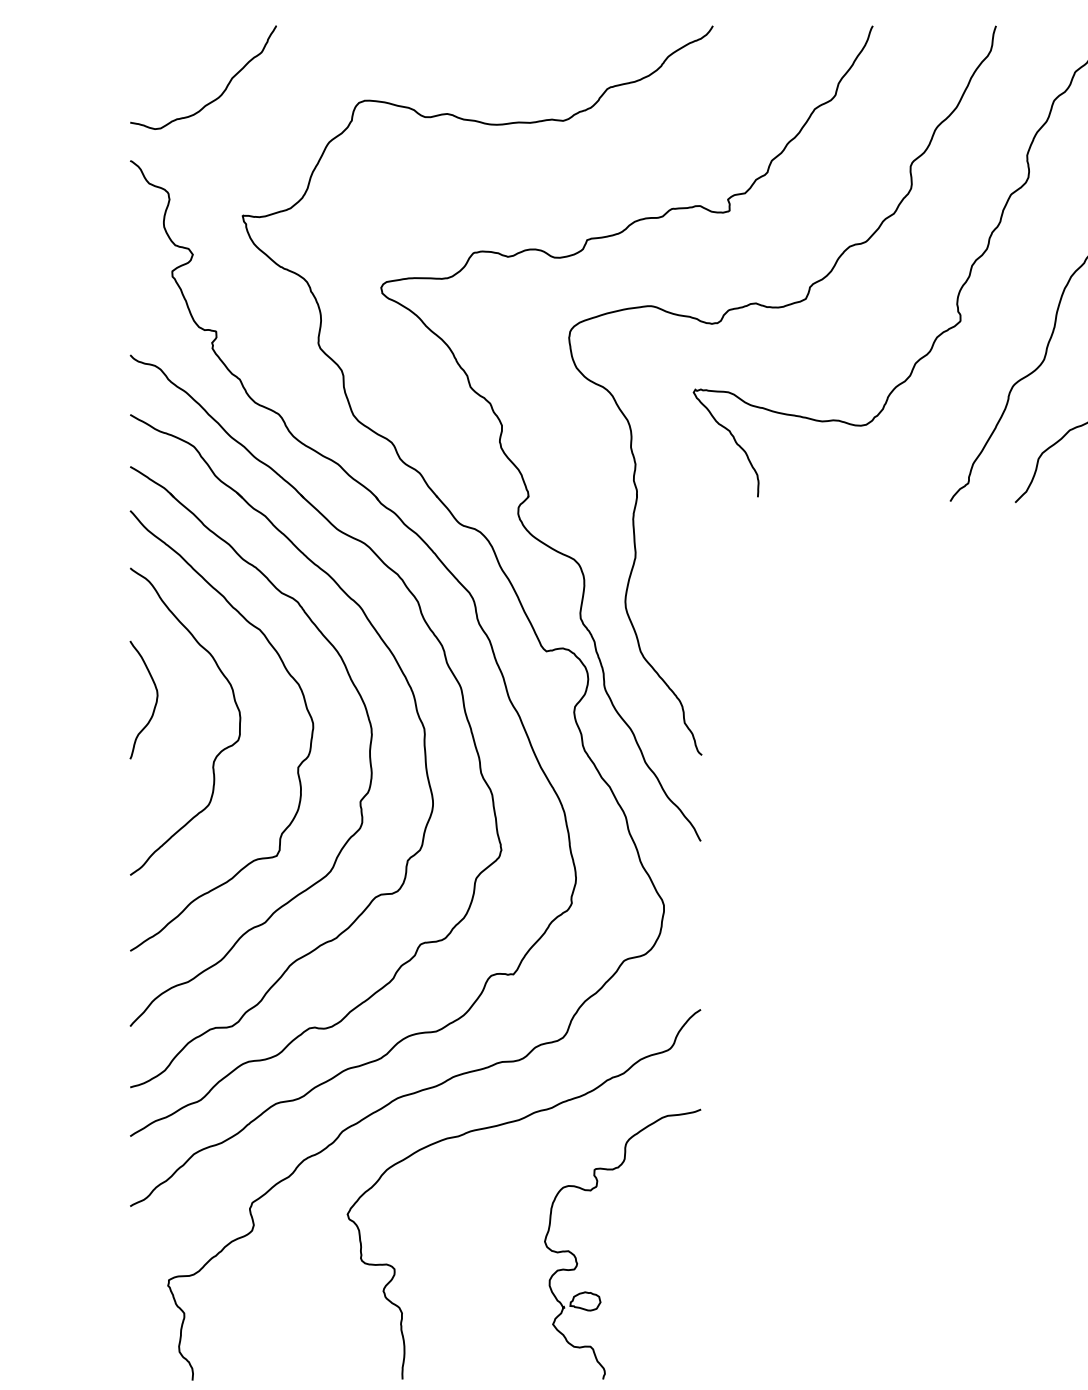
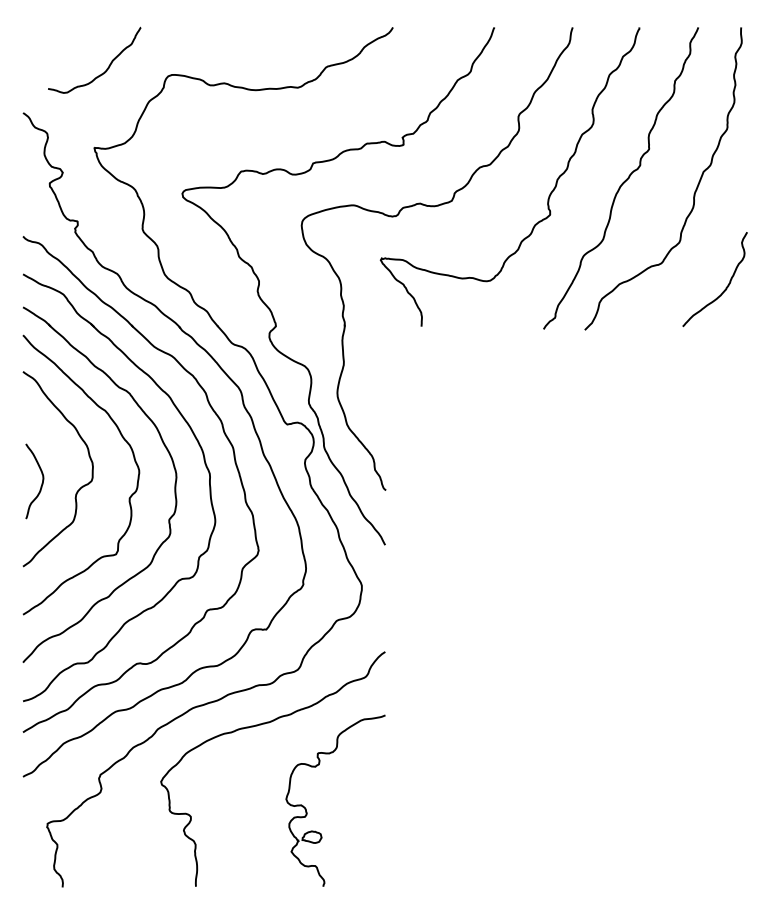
curve: (225, 85) -> (108, 65), moved
curve: (154, 703) -> (41, 483), moved

